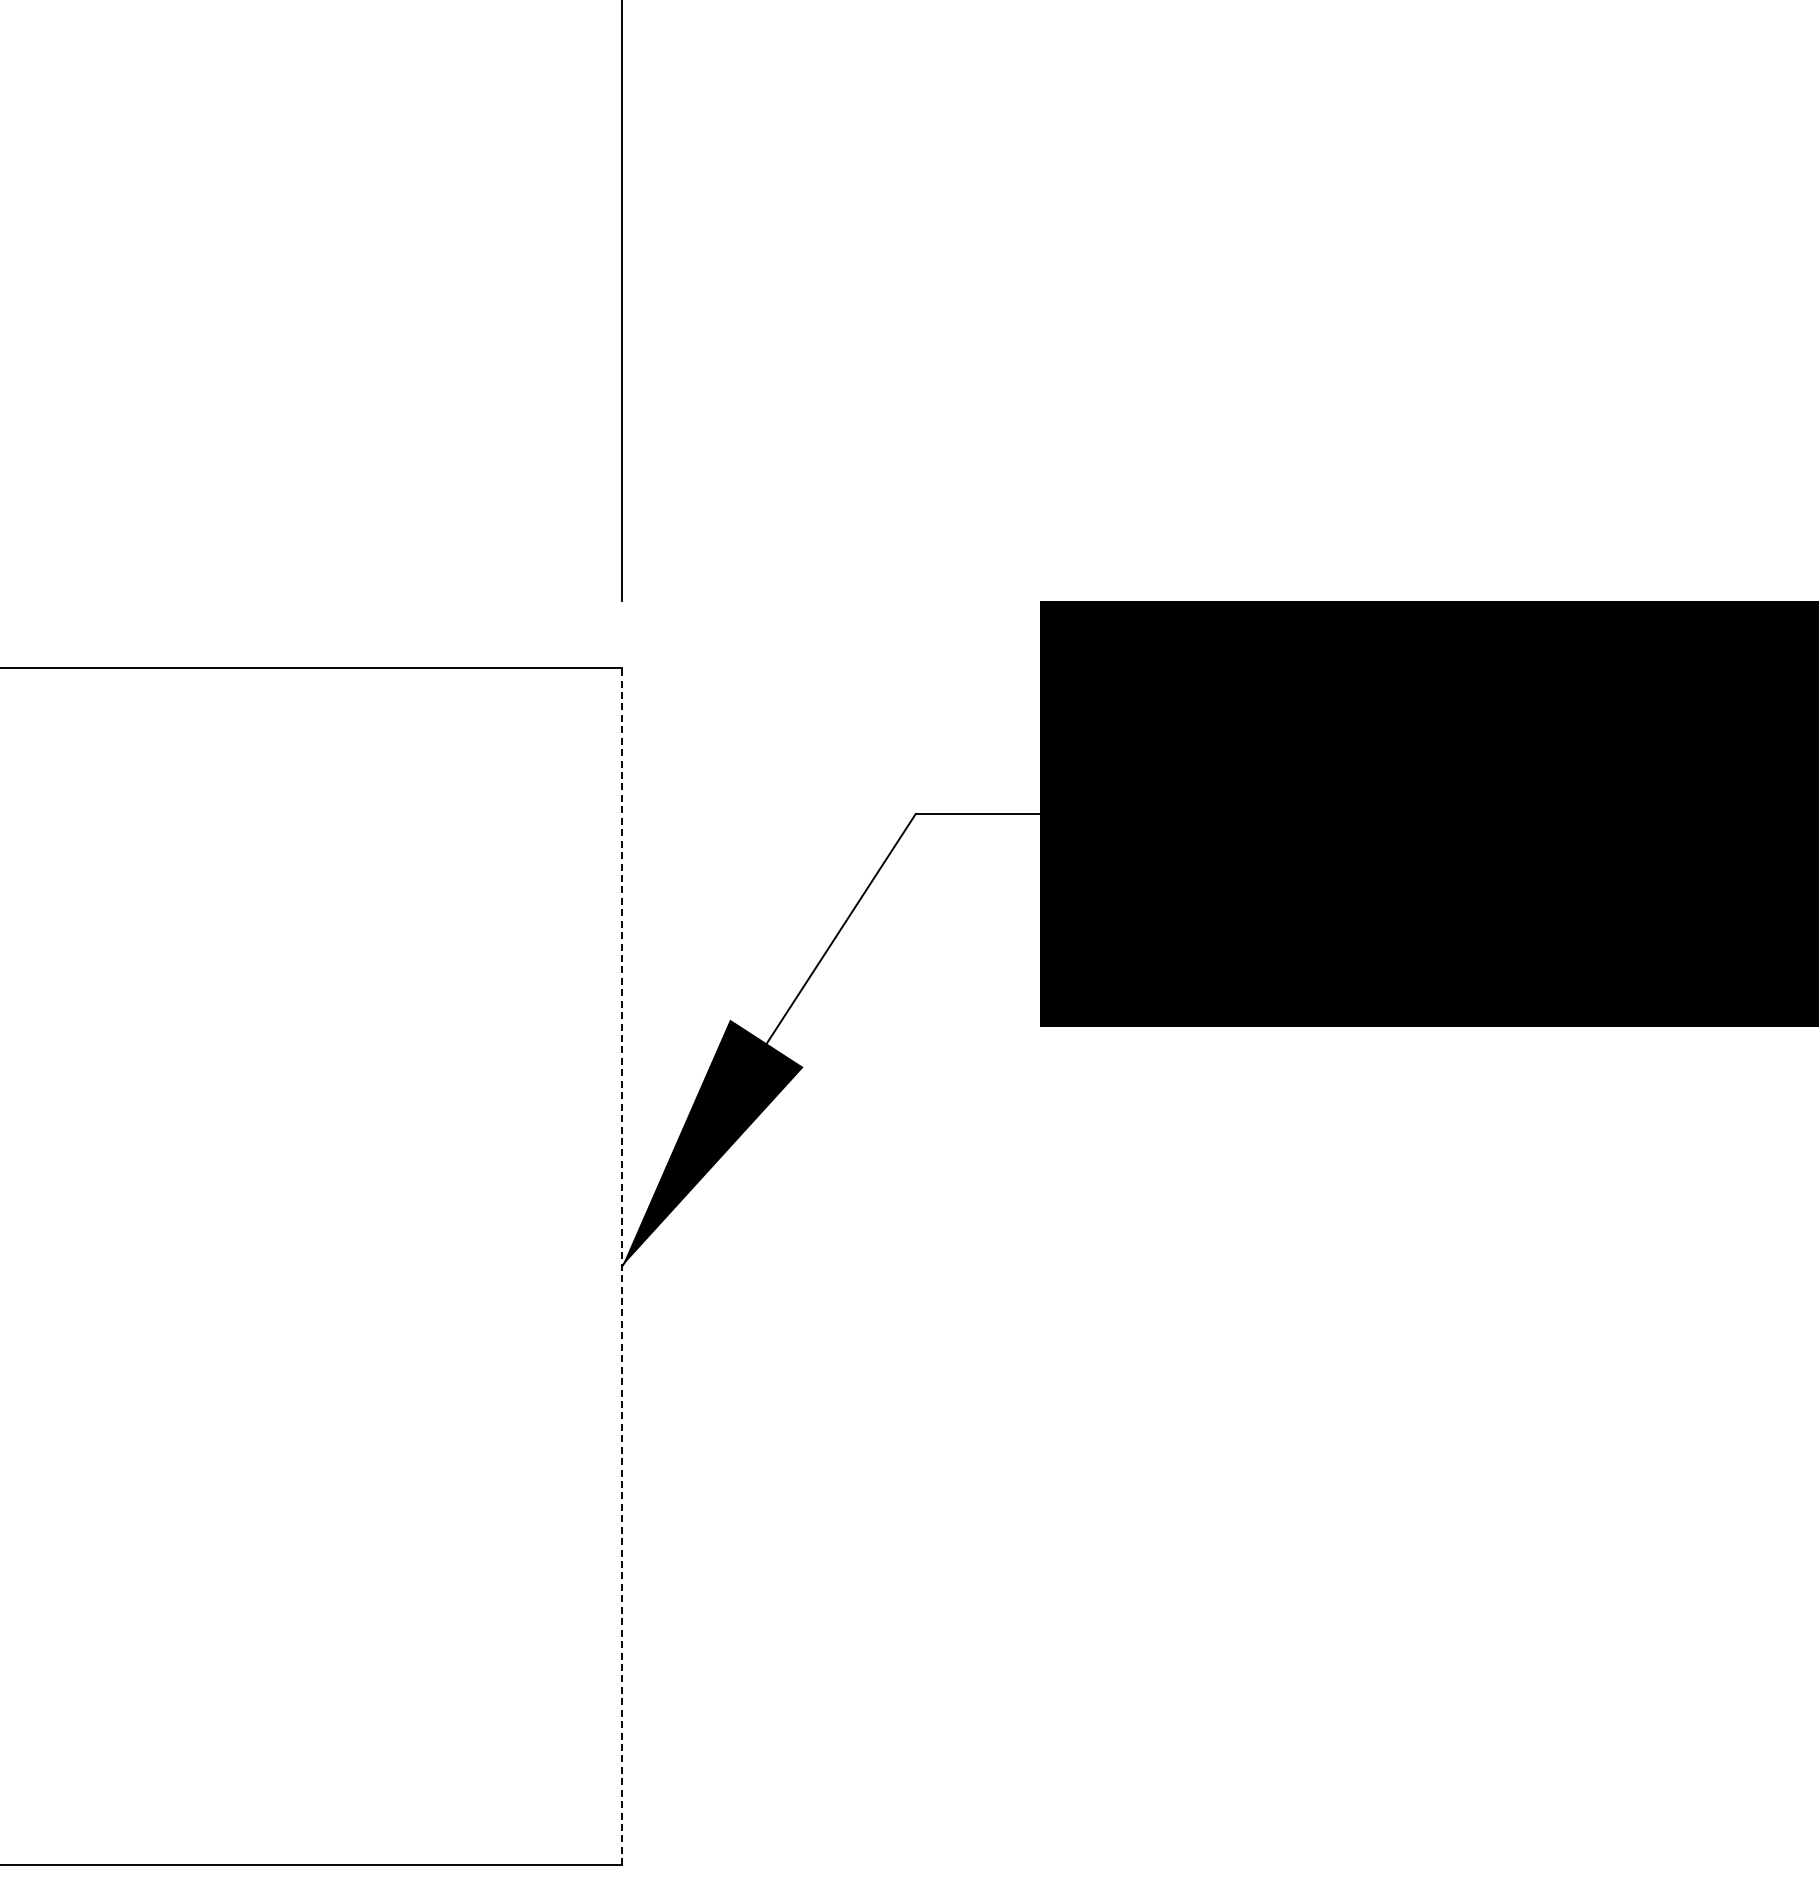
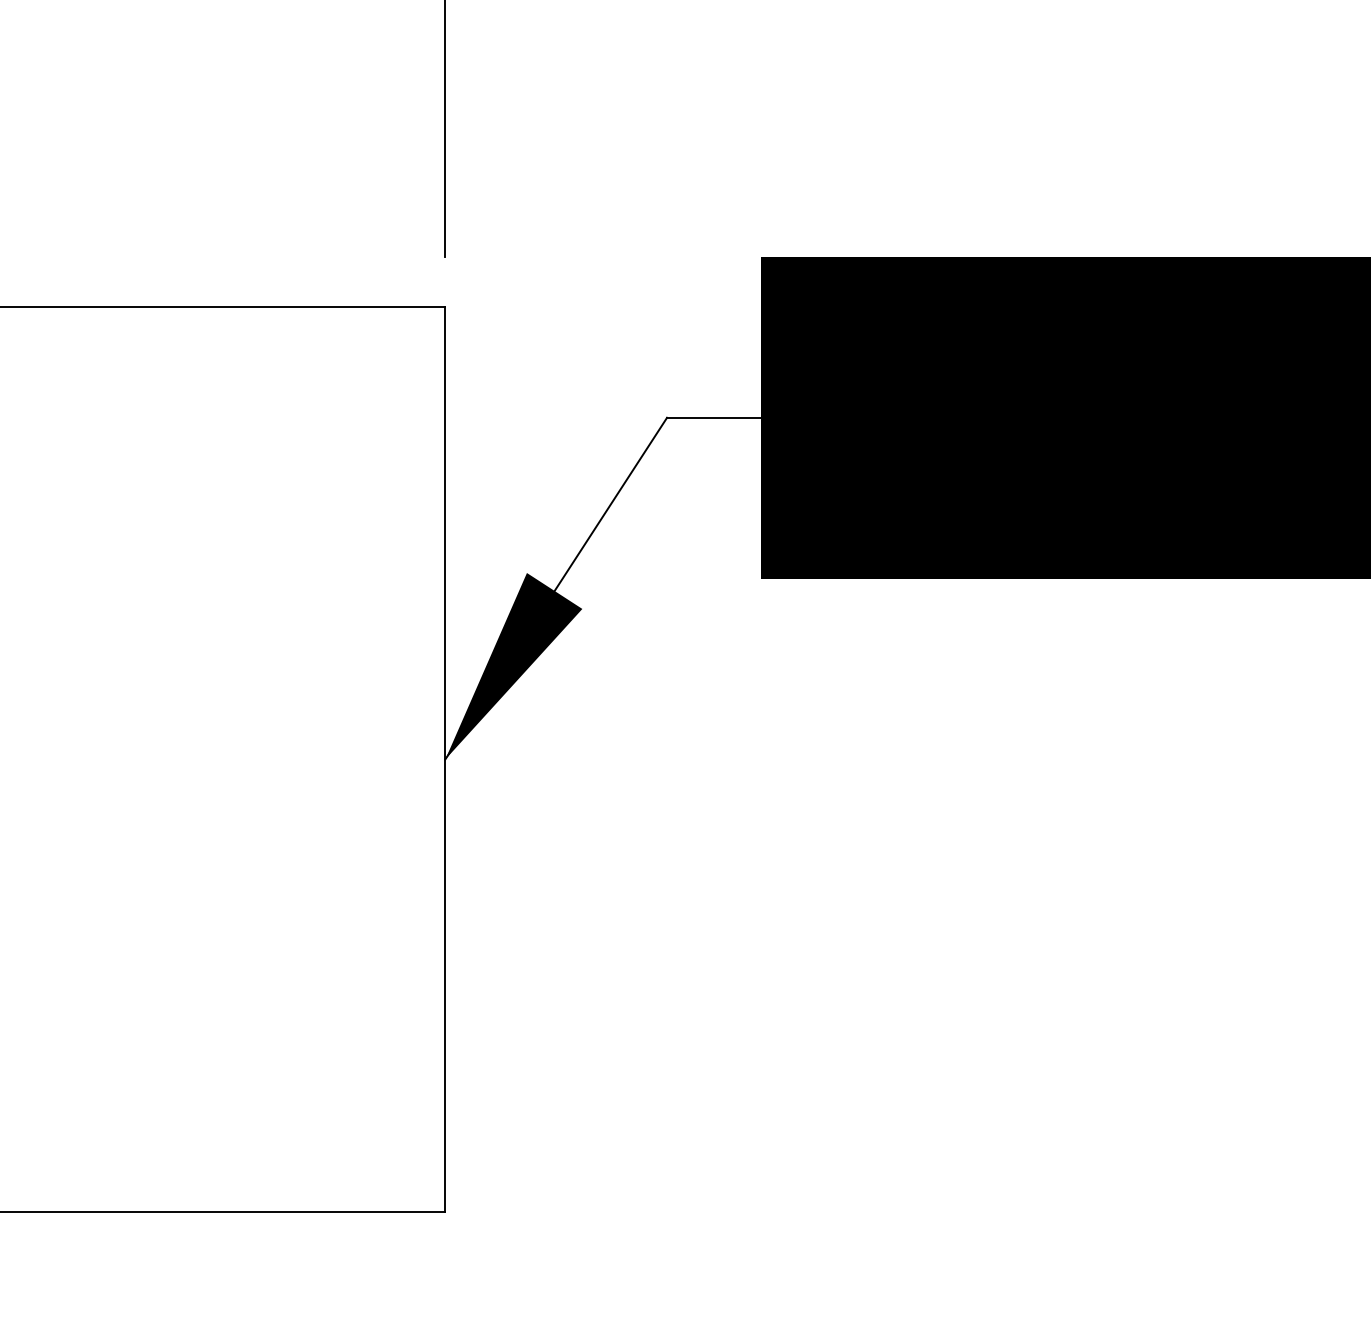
line: (622, 1266) -> (445, 759), dashed -> solid

